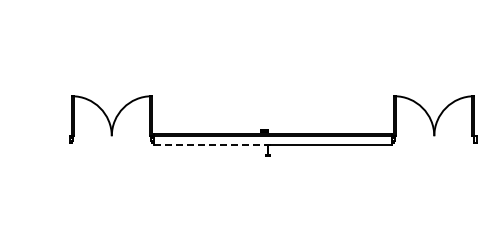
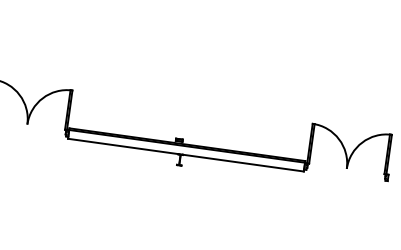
line: (209, 144) -> (123, 146), dashed -> solid

